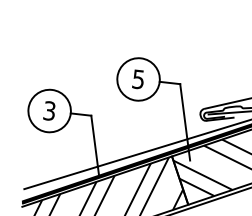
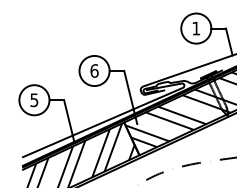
text: (138, 78) -> (94, 70), 5 -> 6
text: (49, 109) -> (34, 99), 3 -> 5

